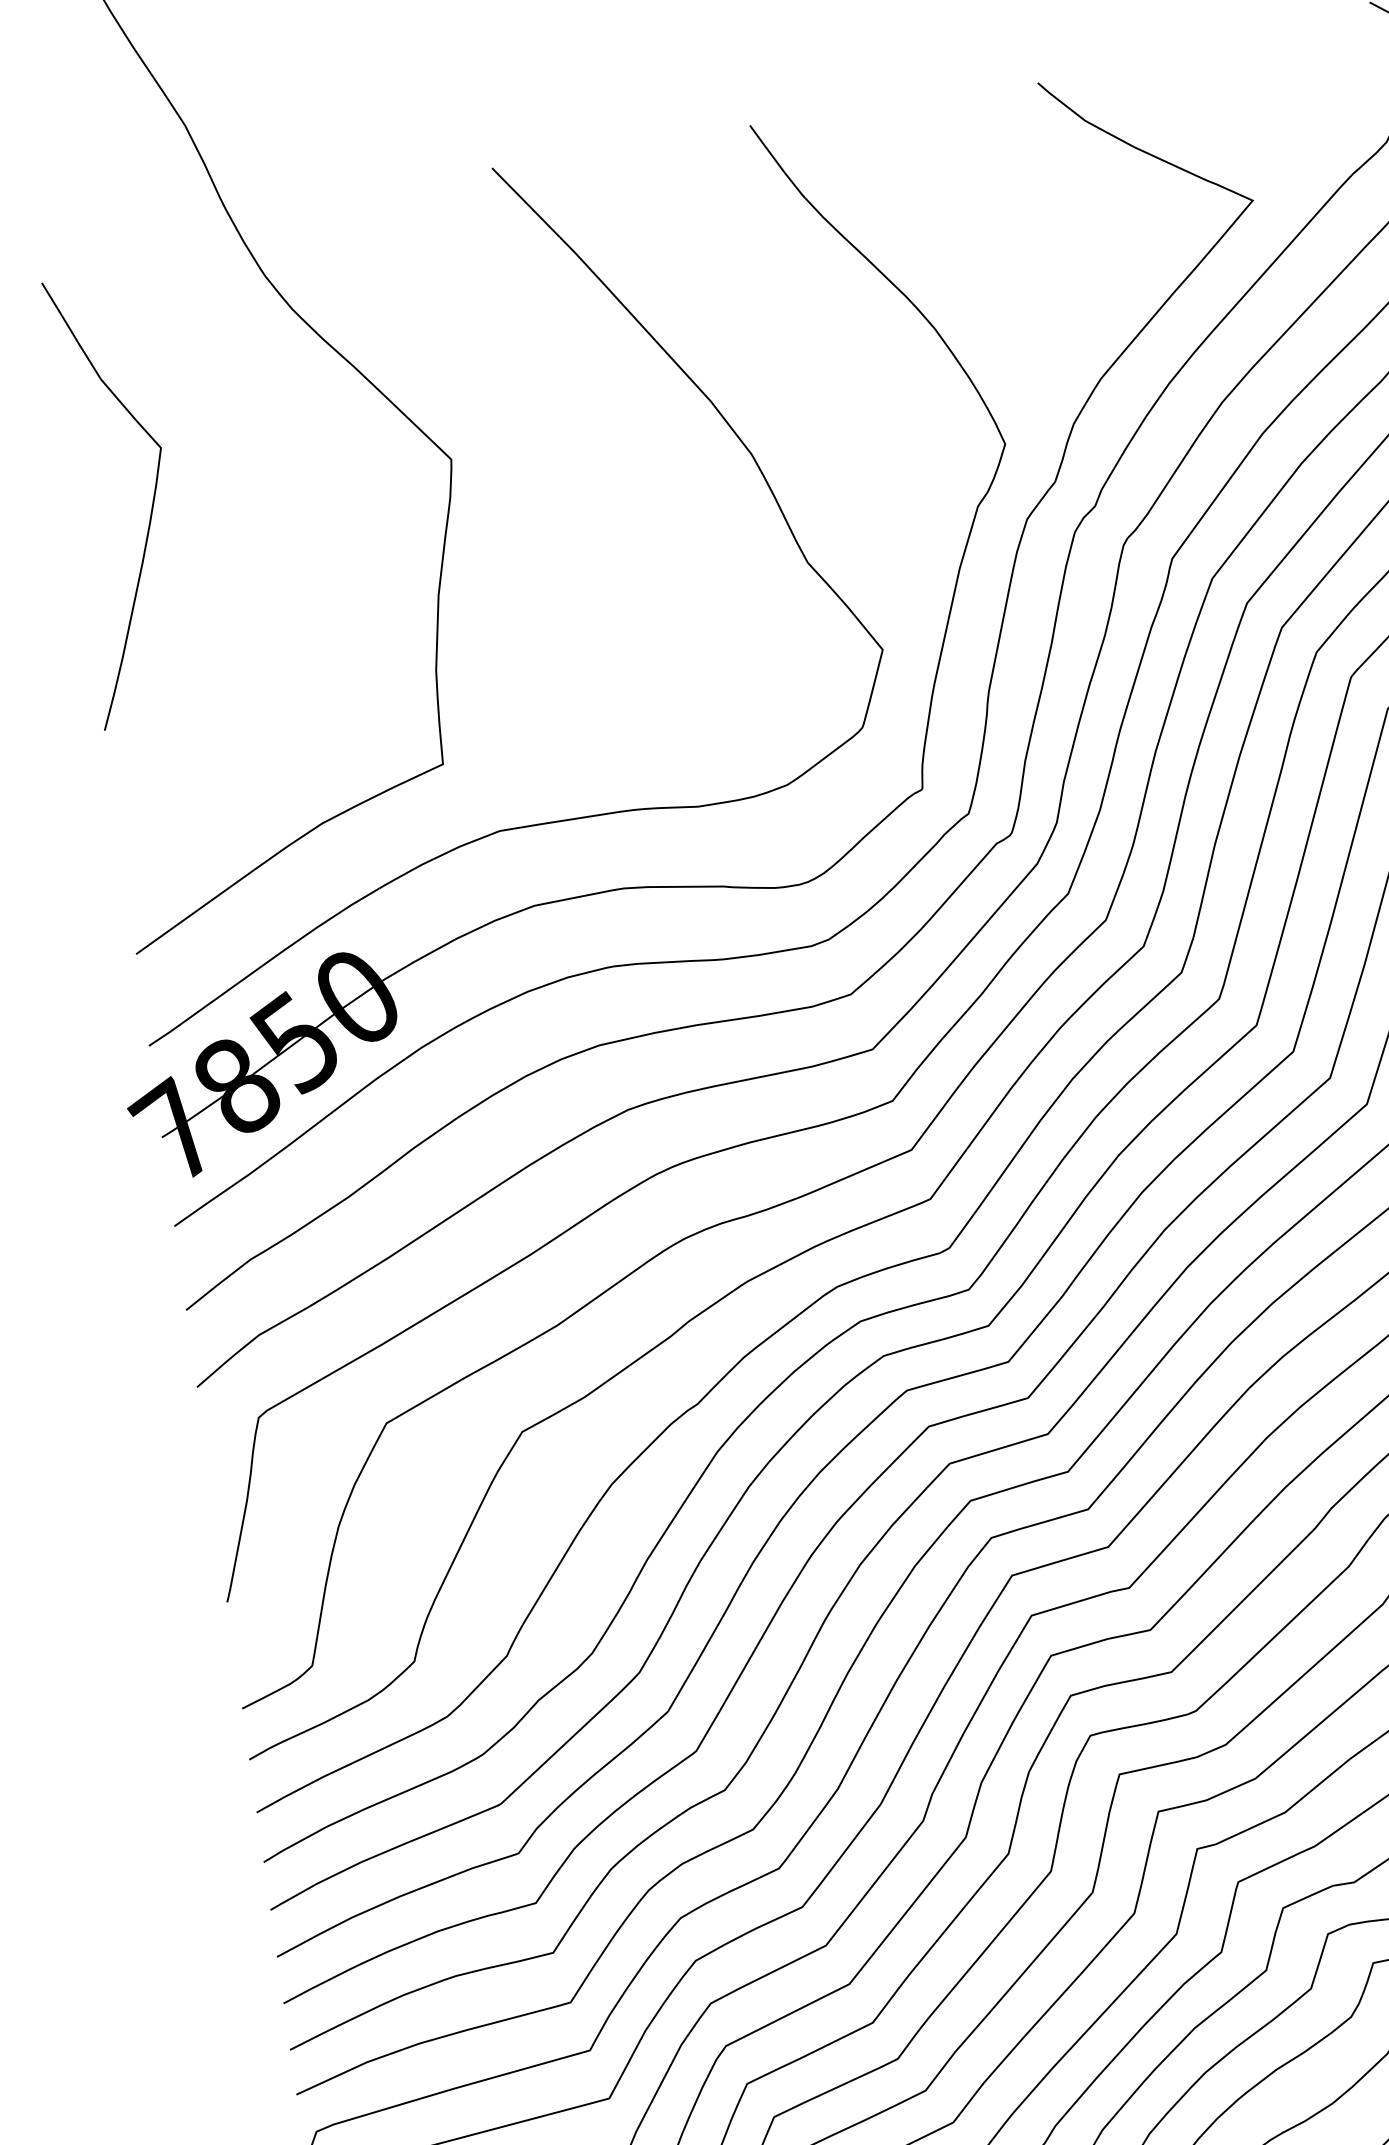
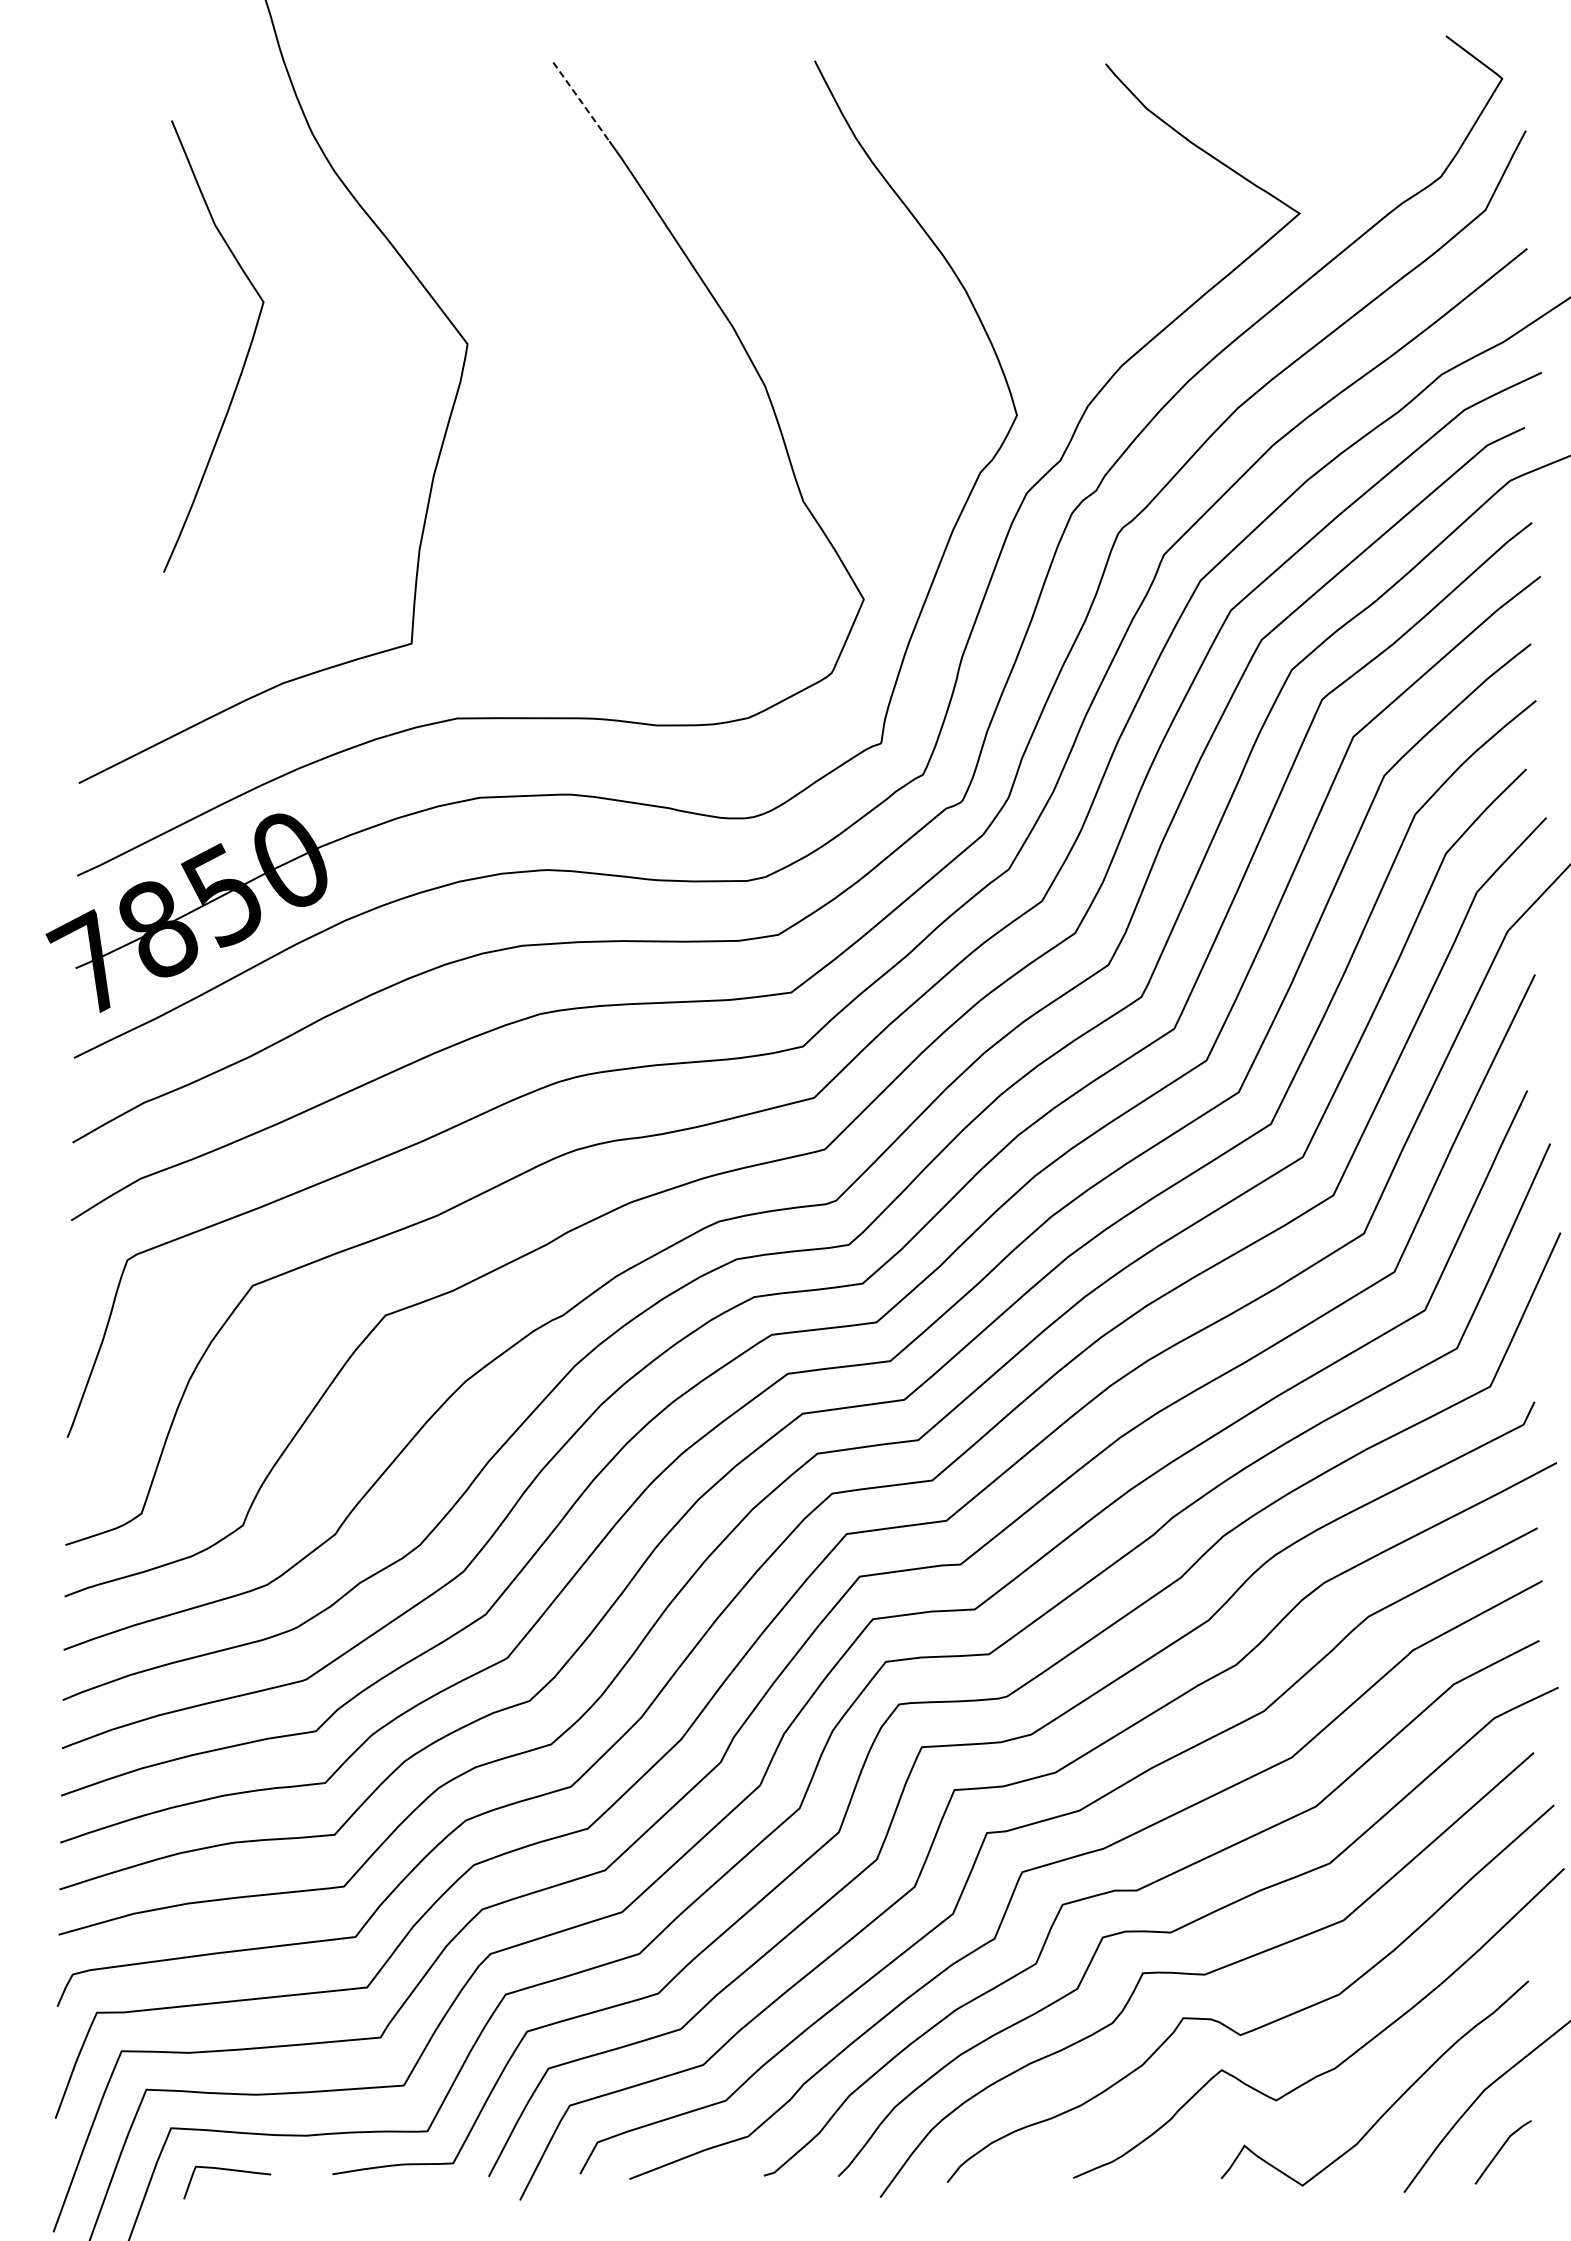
line: (526, 203) -> (581, 102), solid -> dashed
part: (151, 505) -> (245, 357), moved

